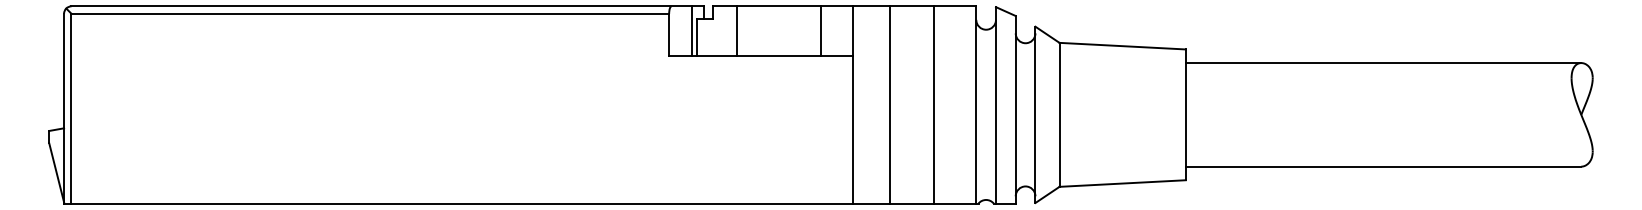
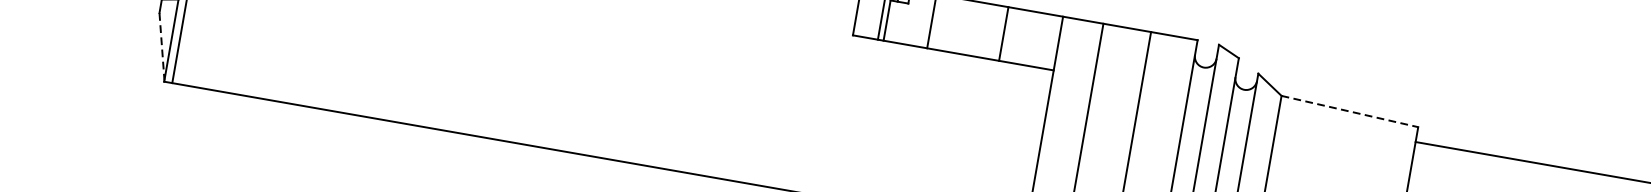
line: (821, 30) -> (1004, 33), moved
line: (1123, 46) -> (1350, 112), solid -> dashed
line: (56, 173) -> (161, 47), solid -> dashed

